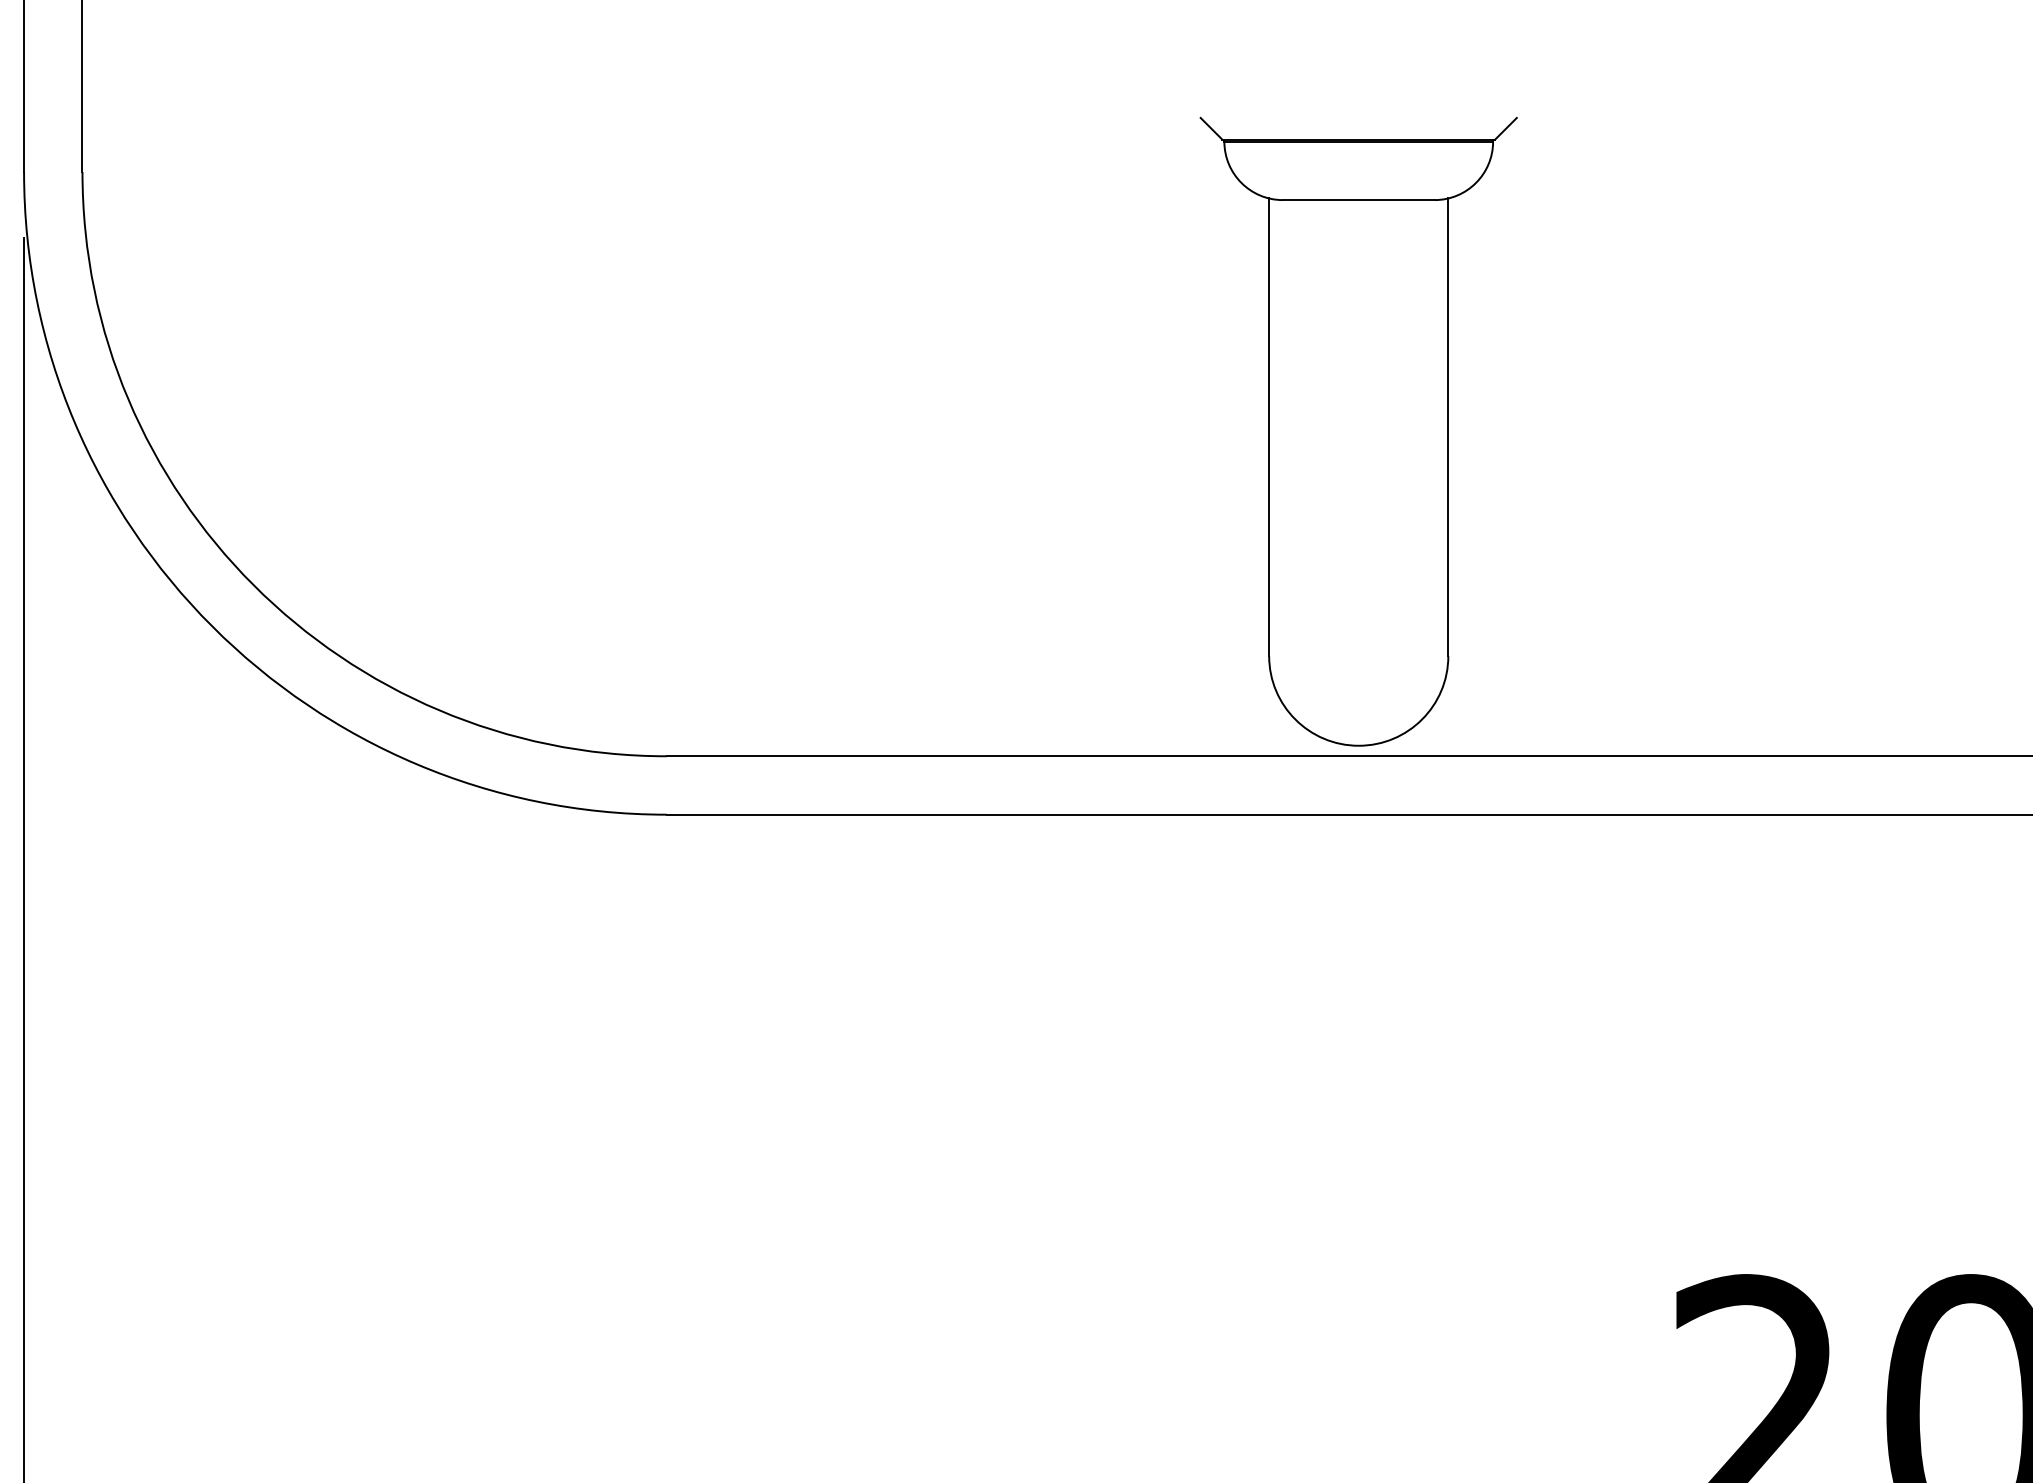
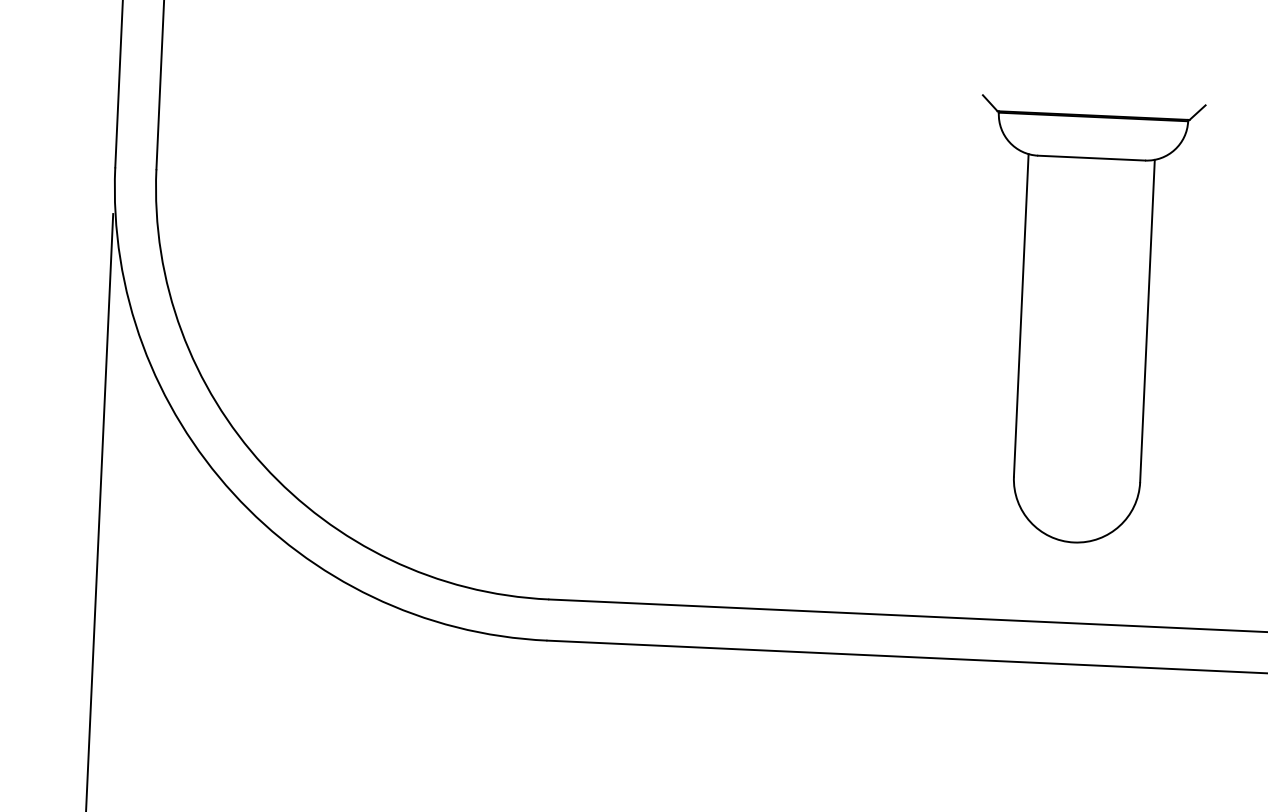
part: (1358, 431) -> (1084, 321), moved

